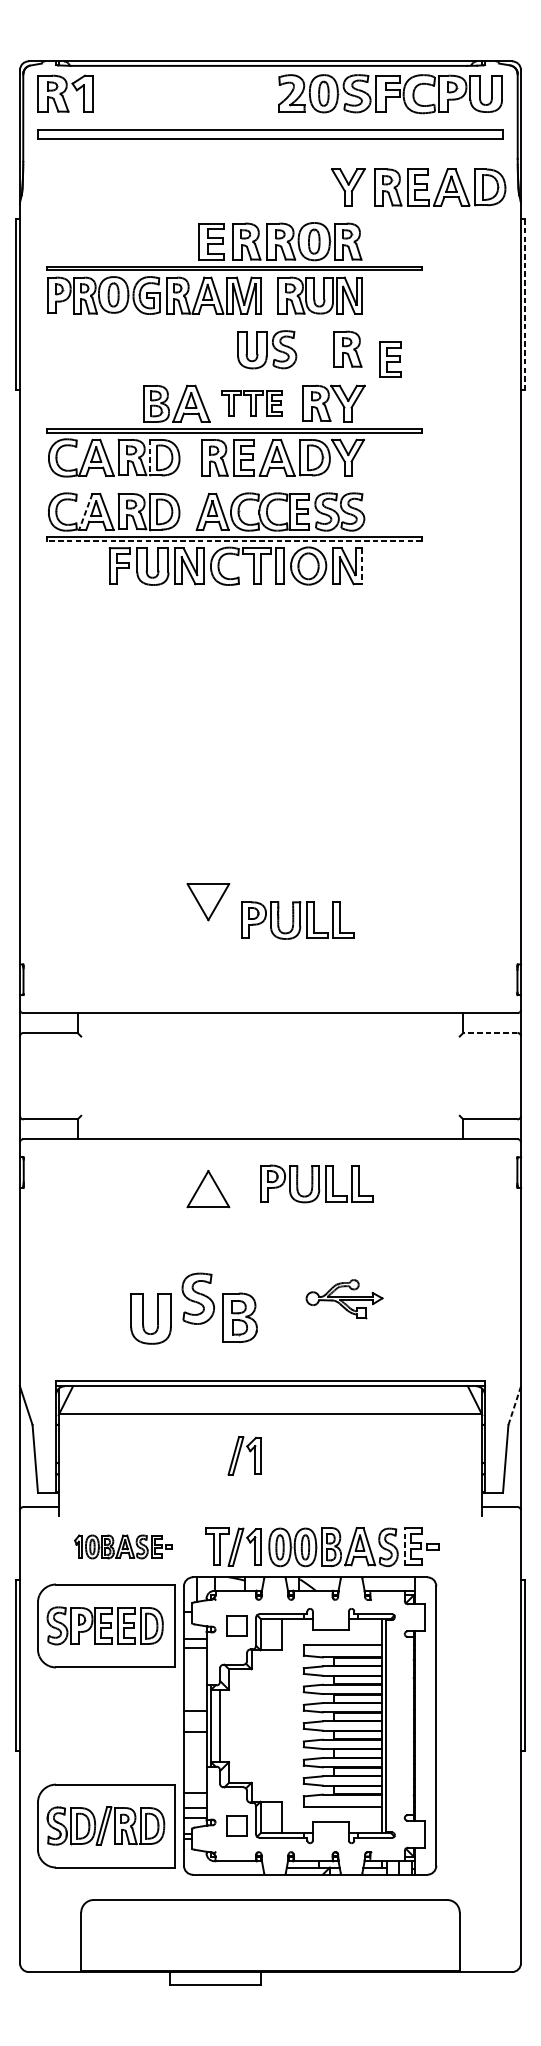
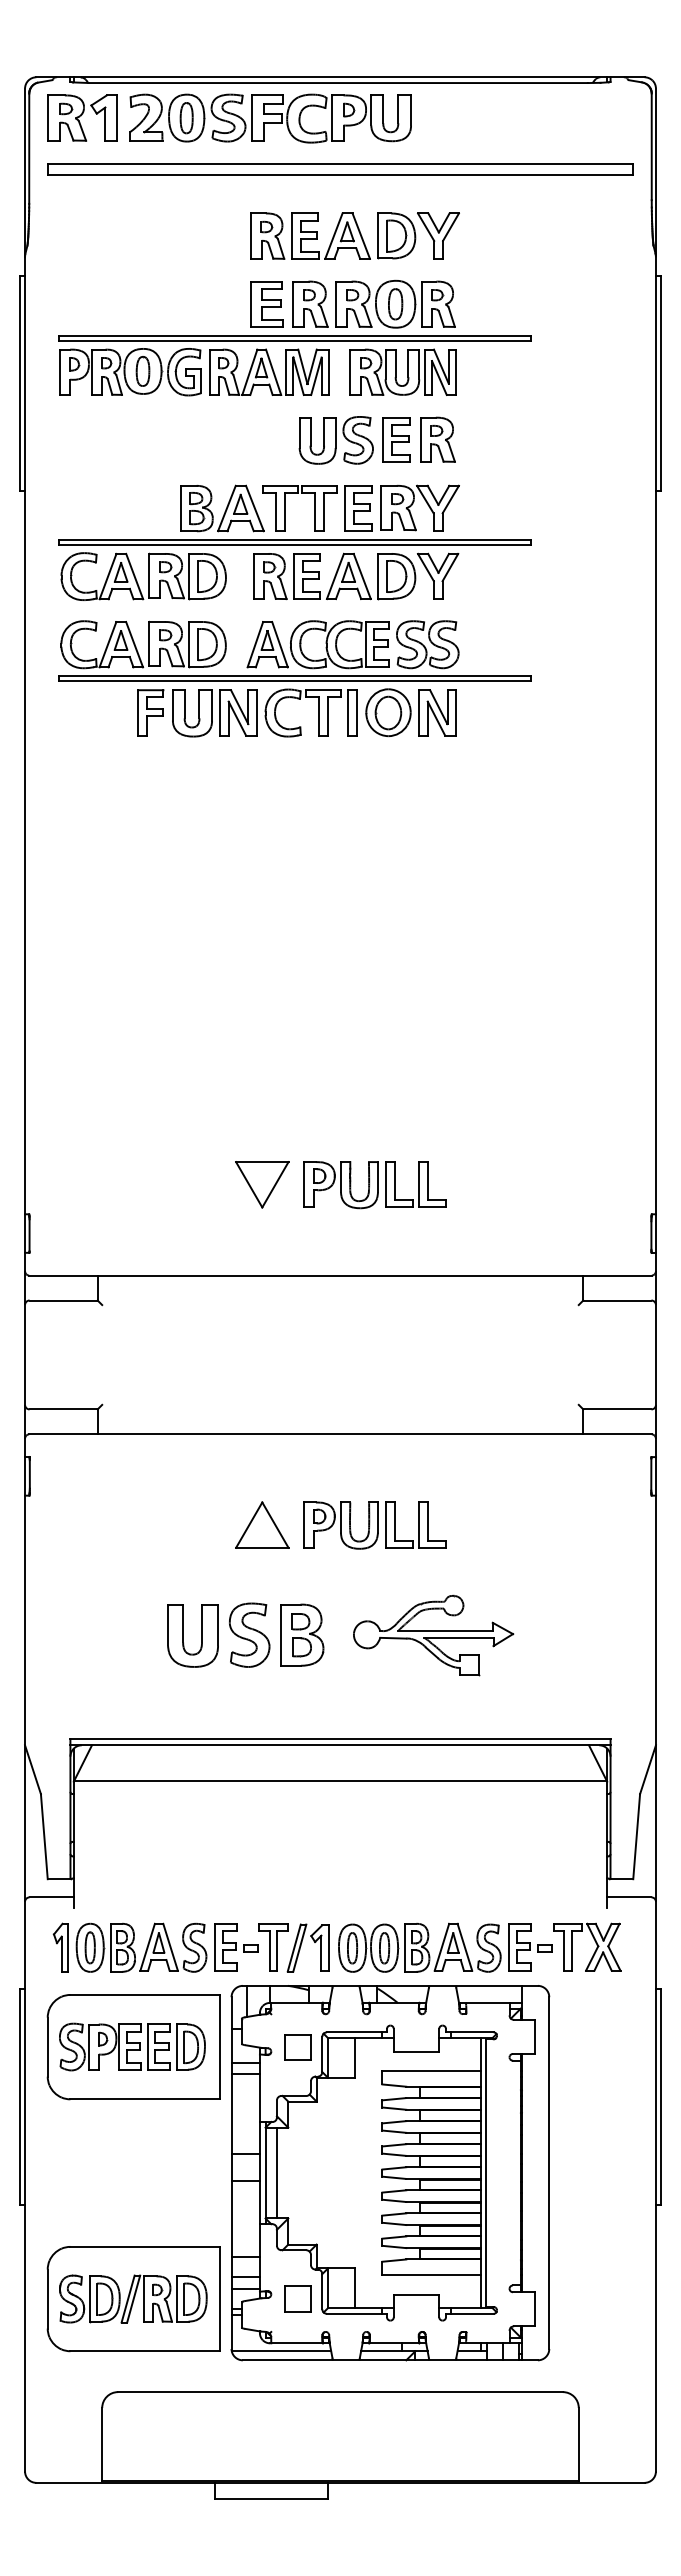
part: (390, 94) -> (270, 118), moved
part: (440, 186) -> (333, 235), moved
line: (524, 304) -> (660, 383), dashed -> solid
part: (390, 359) -> (396, 439), moved
part: (252, 403) -> (317, 508), size x1.43
line: (149, 457) -> (188, 576), dashed -> solid
line: (85, 512) -> (107, 645), dashed -> solid
line: (233, 540) -> (294, 680), dashed -> solid
line: (362, 565) -> (456, 712), dashed -> solid
part: (208, 901) -> (262, 1184), moved
part: (297, 920) -> (374, 1185), moved
line: (489, 1032) -> (616, 1300), dashed -> solid
part: (316, 1183) -> (374, 1525), moved
part: (208, 1188) -> (262, 1524), moved
part: (344, 1299) -> (433, 1635), size x1.67
part: (240, 1317) -> (302, 1634), moved
part: (143, 1318) -> (183, 1635), moved
line: (515, 1405) -> (648, 1769), dashed -> solid
part: (239, 1454) -> (301, 1831), removed
part: (473, 1543) -> (595, 1943), added
part: (123, 1546) -> (155, 1947), size x1.67
line: (404, 1546) -> (509, 1946), dashed -> solid
line: (223, 1867) -> (281, 2351), added

